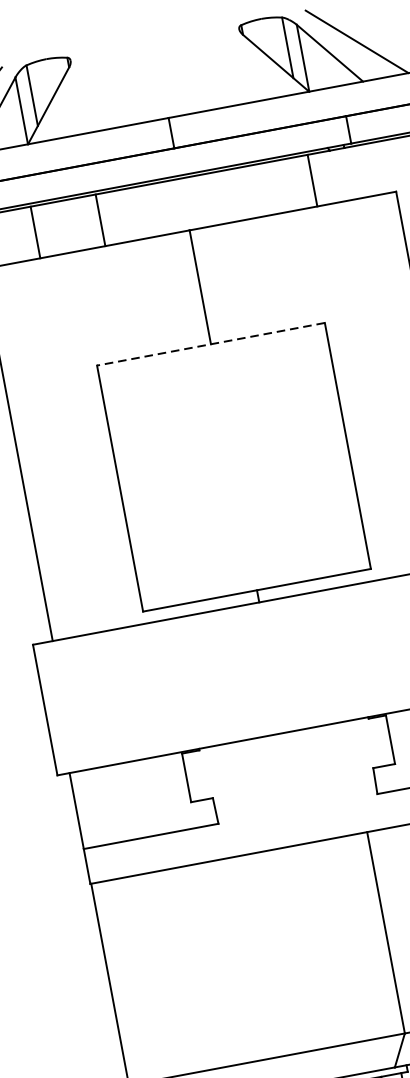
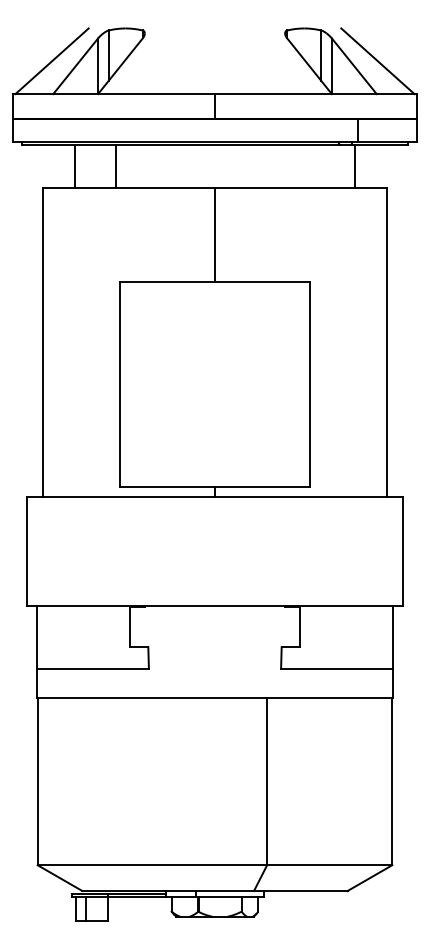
line: (312, 179) -> (355, 165), moved
line: (99, 219) -> (115, 165), moved
line: (34, 231) -> (74, 165), moved
line: (210, 344) -> (214, 282), dashed -> solid

